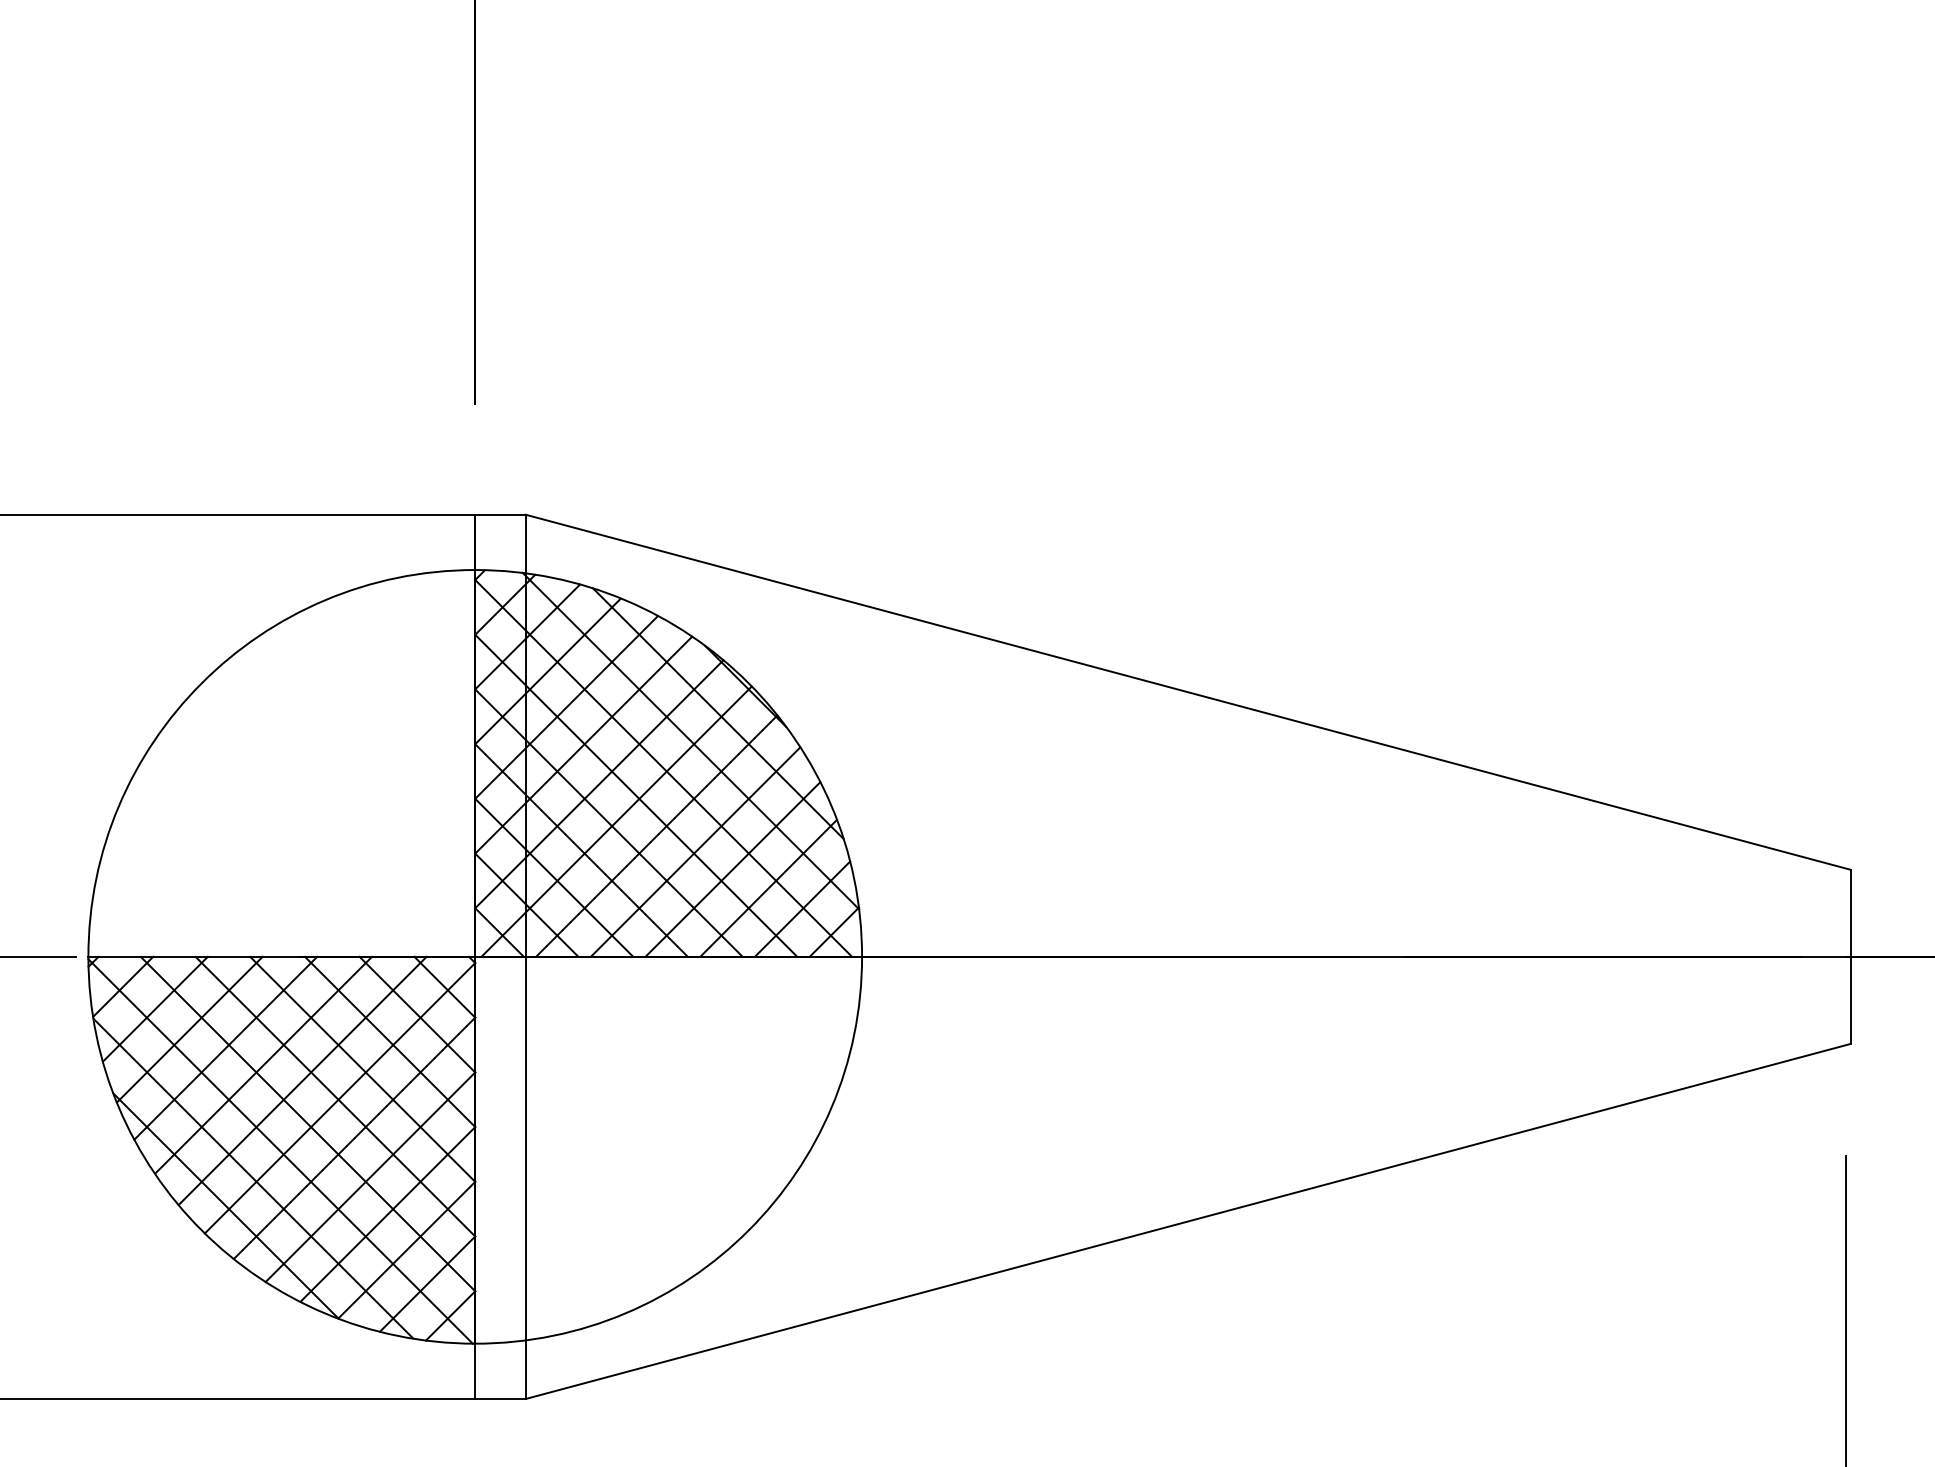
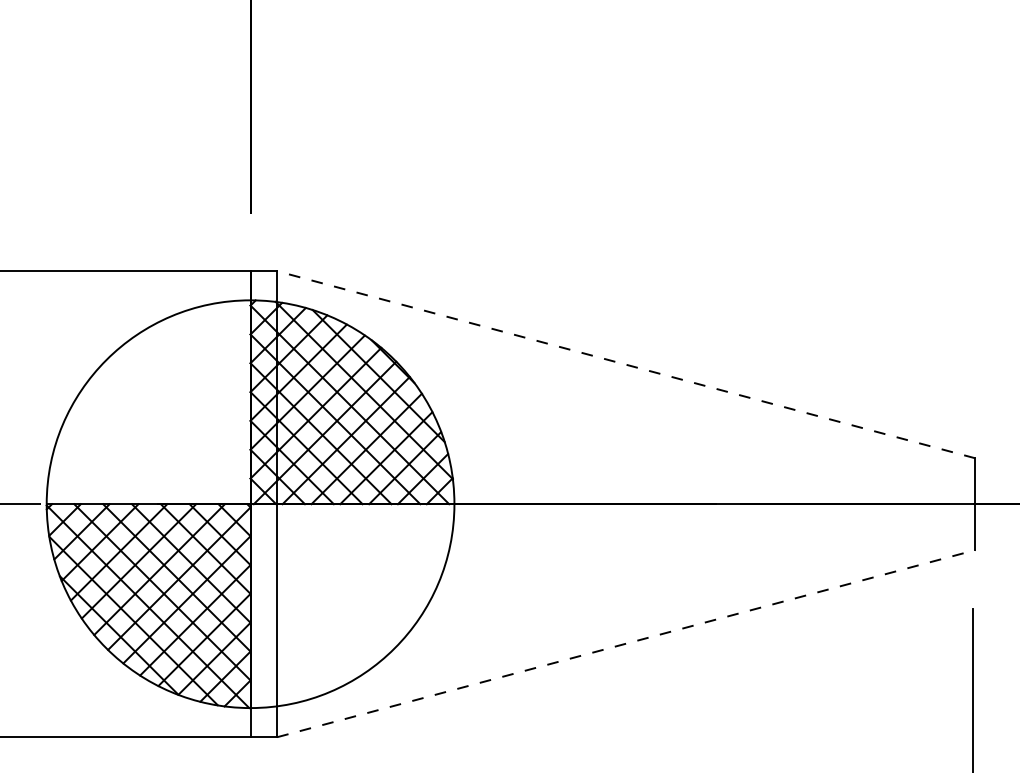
line: (1186, 691) -> (625, 364), solid -> dashed
line: (1188, 1221) -> (626, 643), solid -> dashed

